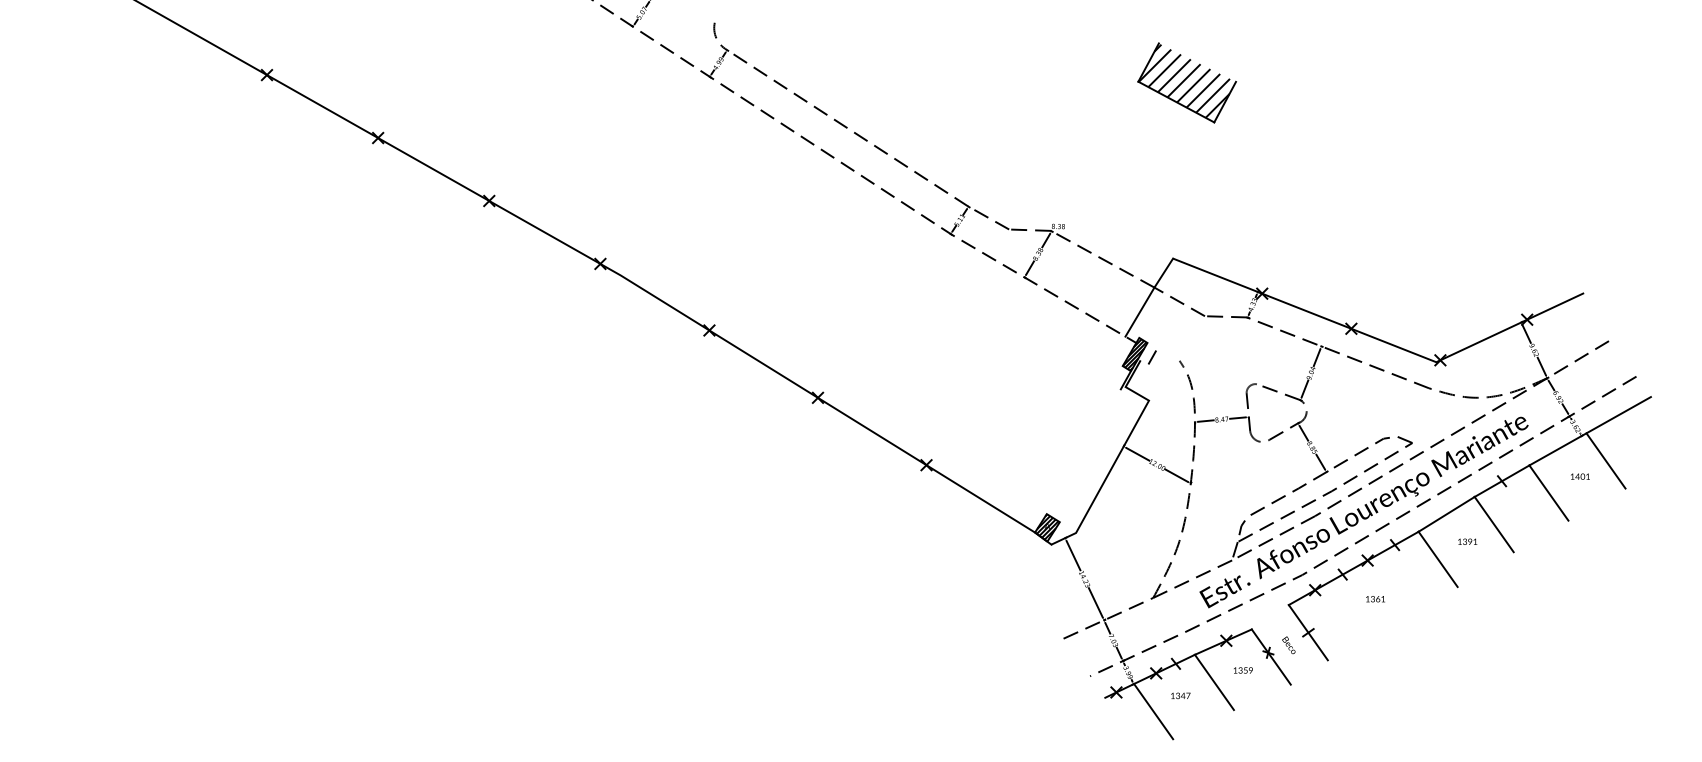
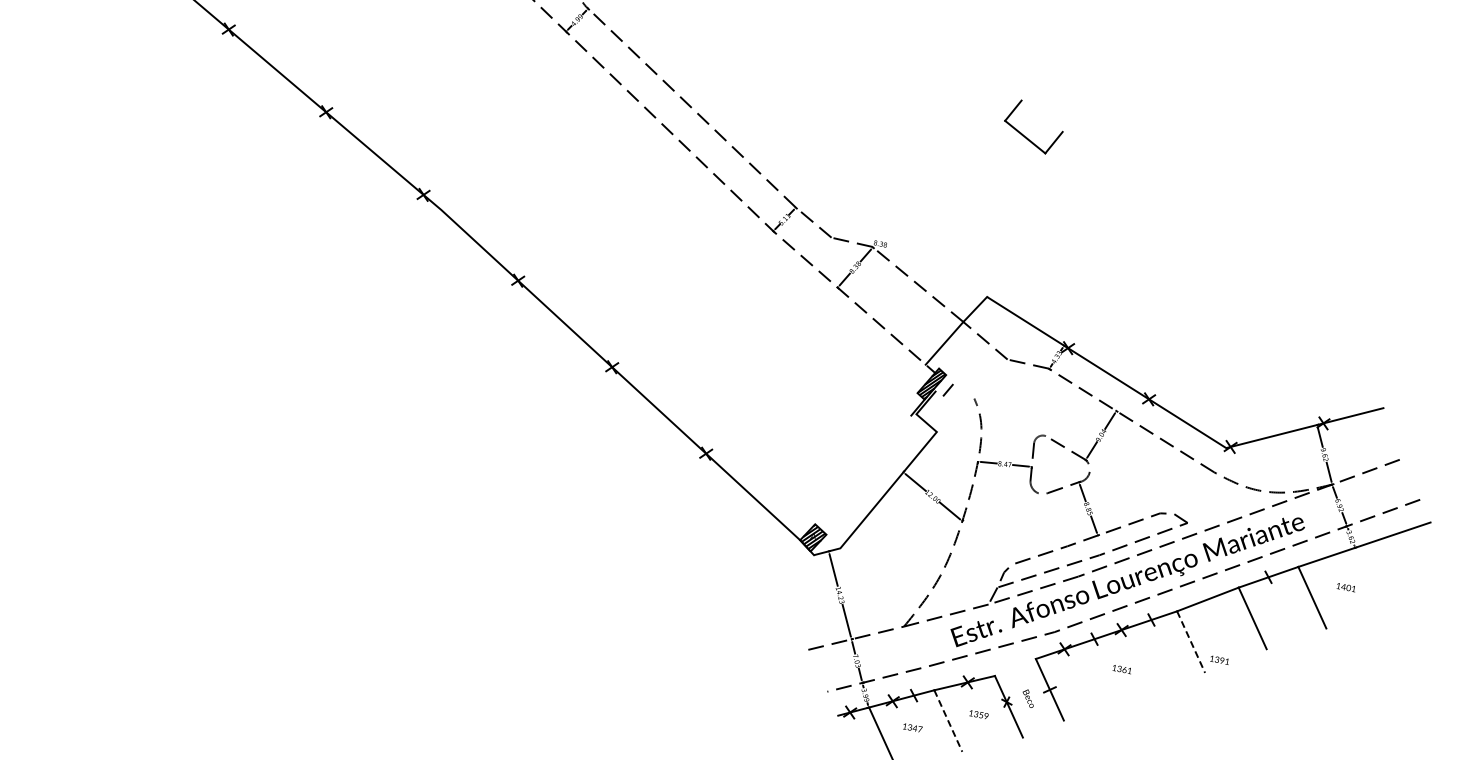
part: (1186, 82) -> (1033, 126), size x0.6
line: (1605, 460) -> (1374, 576), removed
text: (1467, 541) -> (1219, 659), moved
line: (1438, 559) -> (1191, 642), solid -> dashed
line: (1214, 682) -> (948, 721), solid -> dashed

